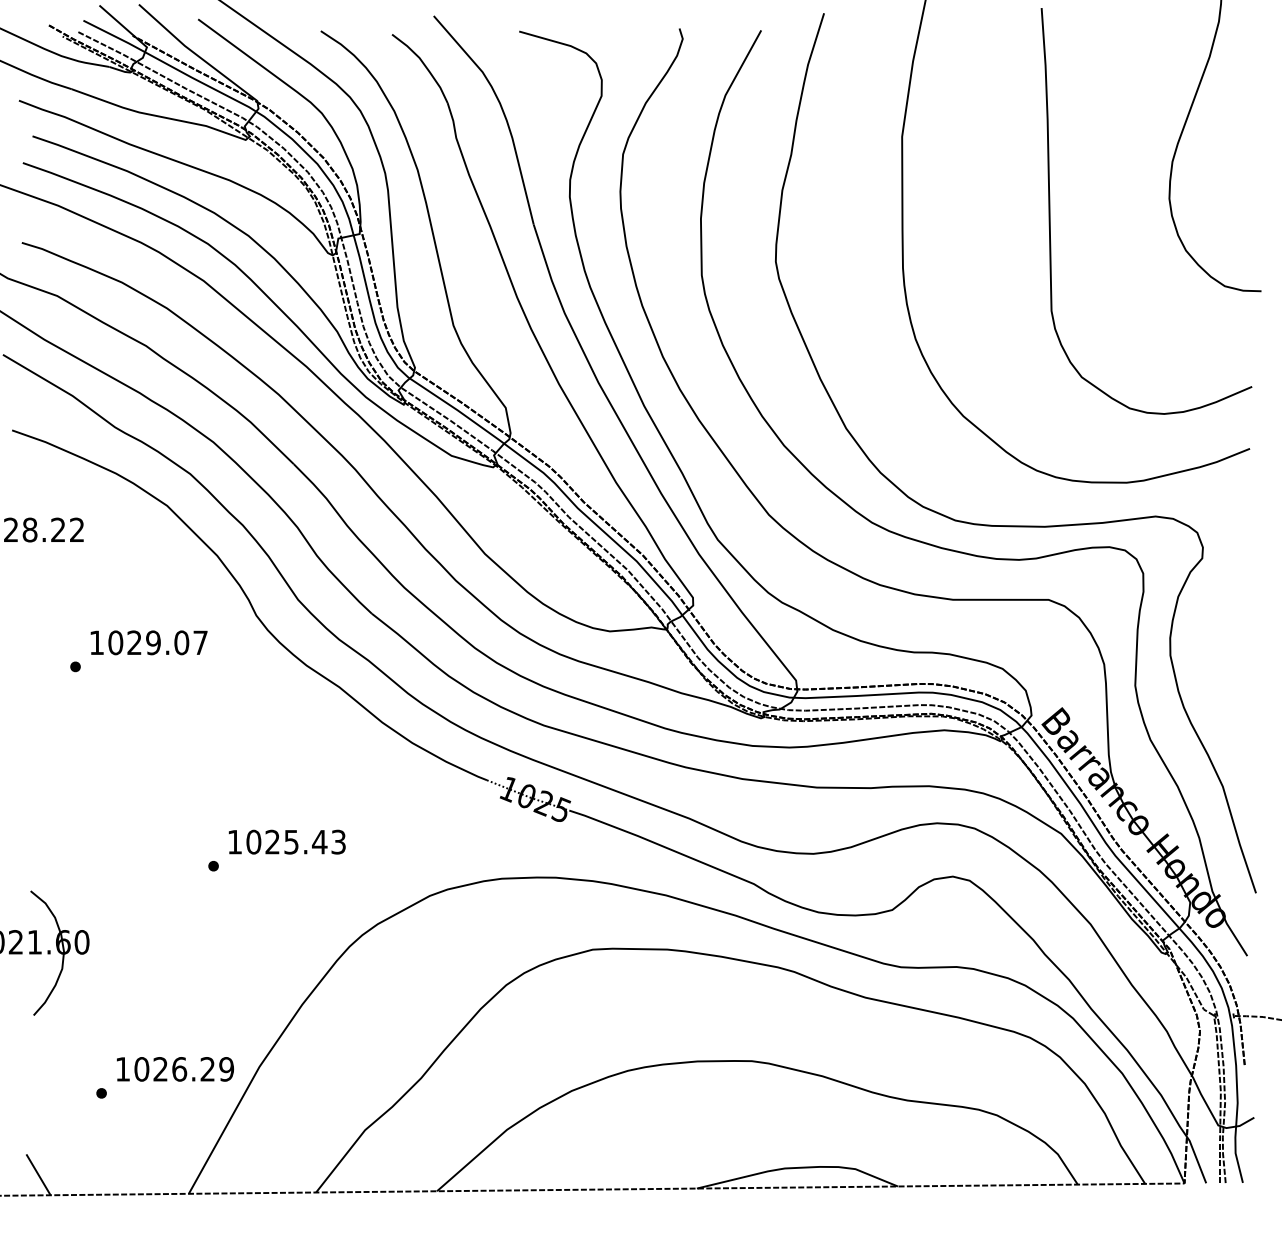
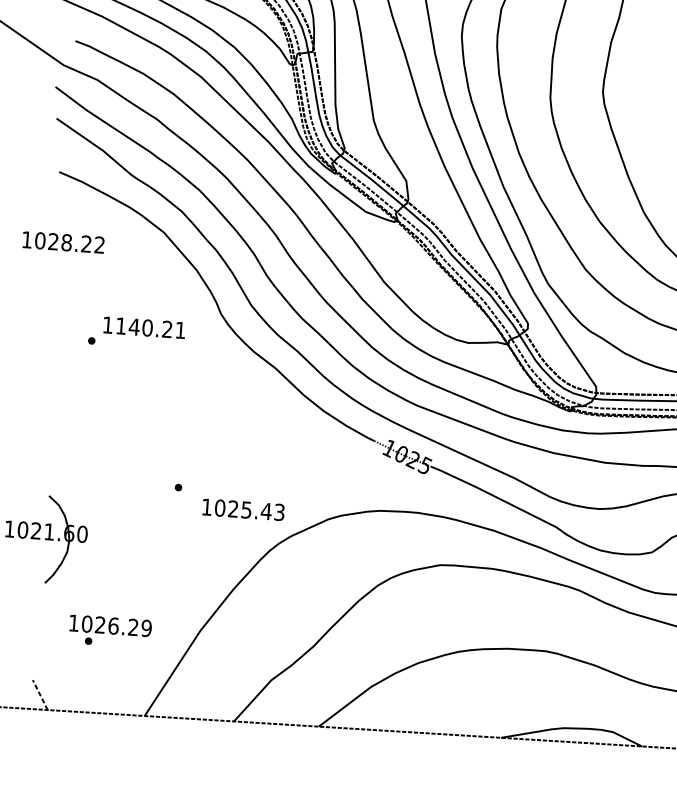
text: (157, 642) -> (150, 327), 1029.07 -> 1140.21
text: (286, 841) -> (243, 509), moved
text: (175, 1069) -> (110, 625), moved
line: (38, 1174) -> (40, 694), solid -> dashed

